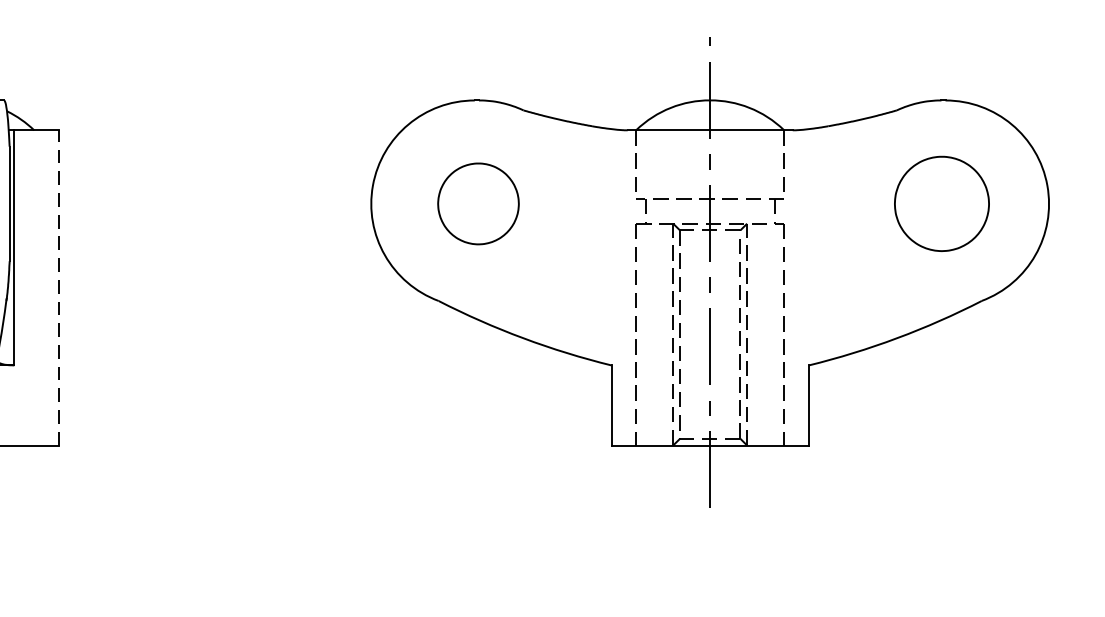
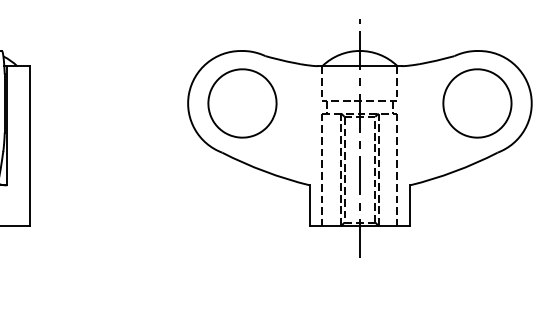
part: (478, 203) -> (242, 103), size x1.67
part: (942, 203) -> (477, 103), size x1.43
line: (58, 288) -> (29, 146), dashed -> solid

